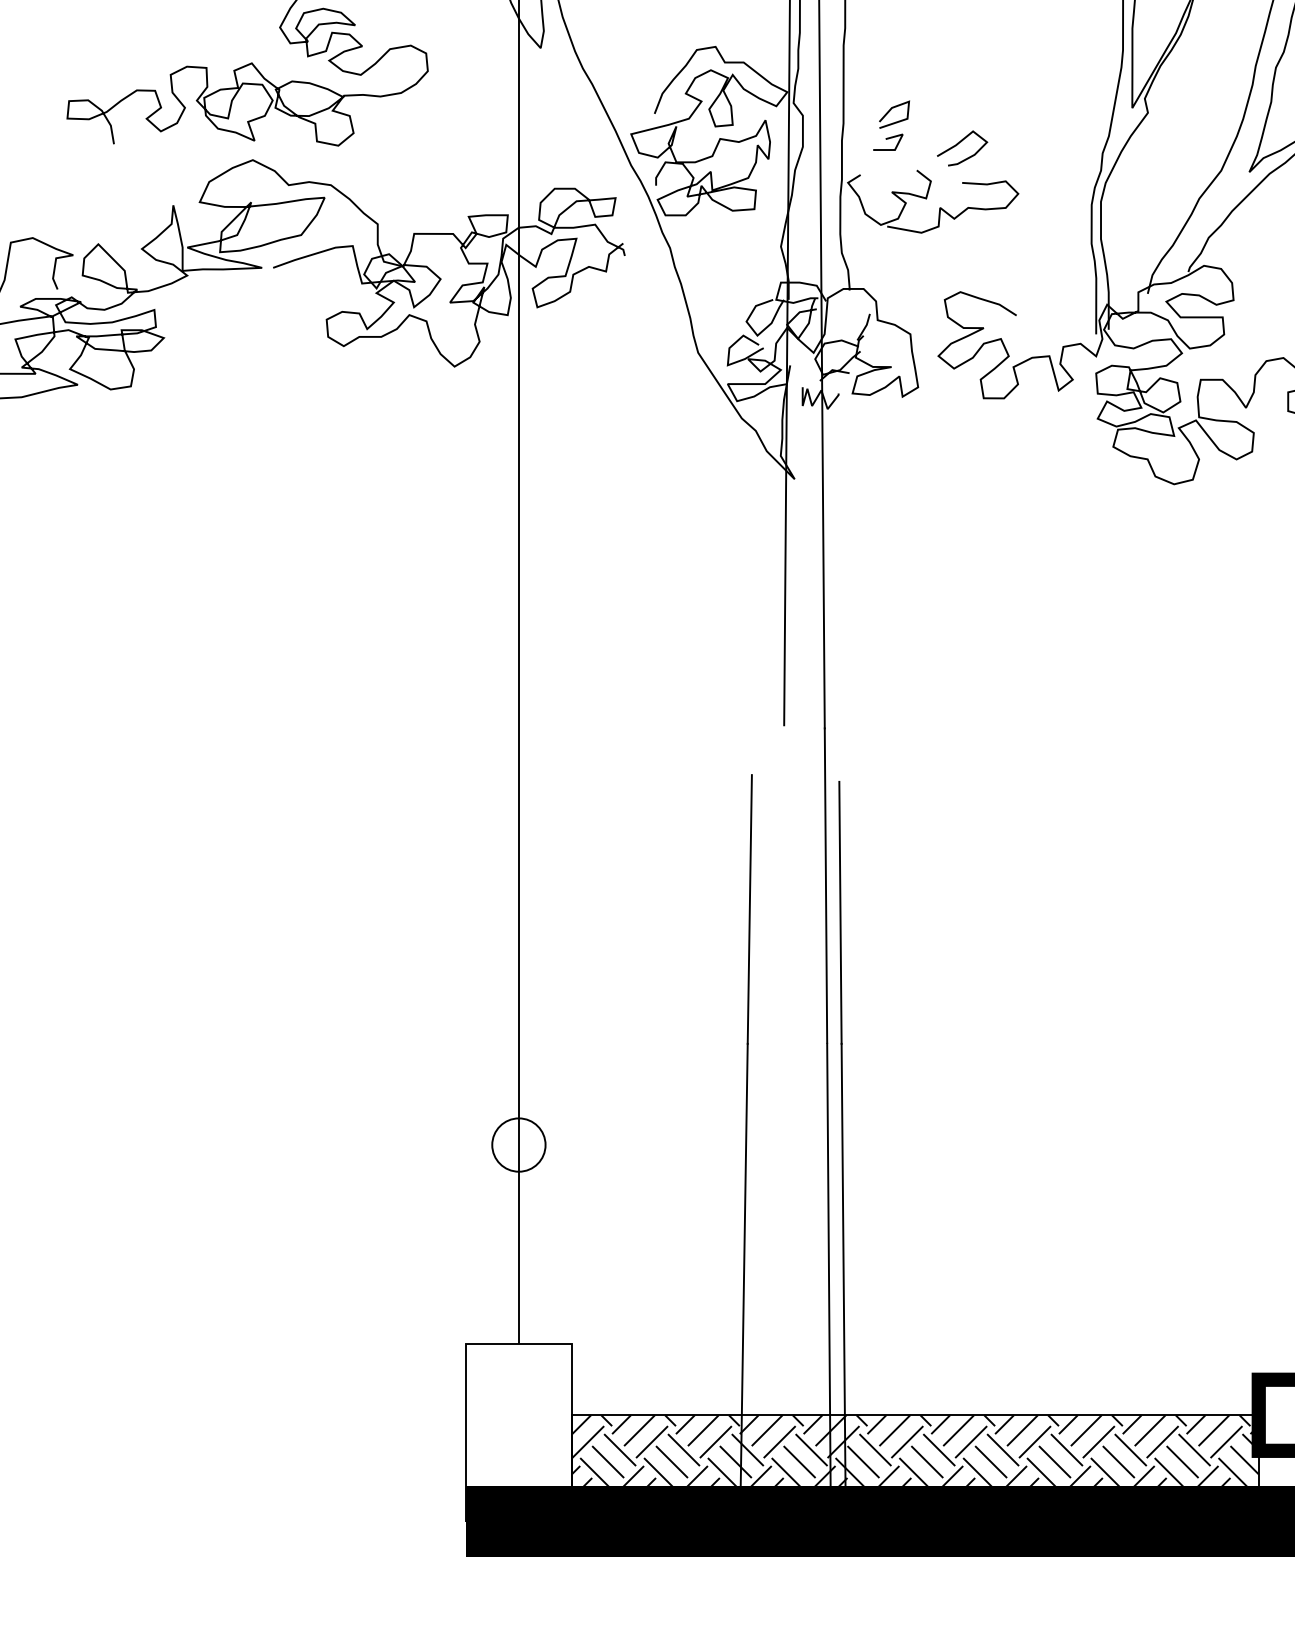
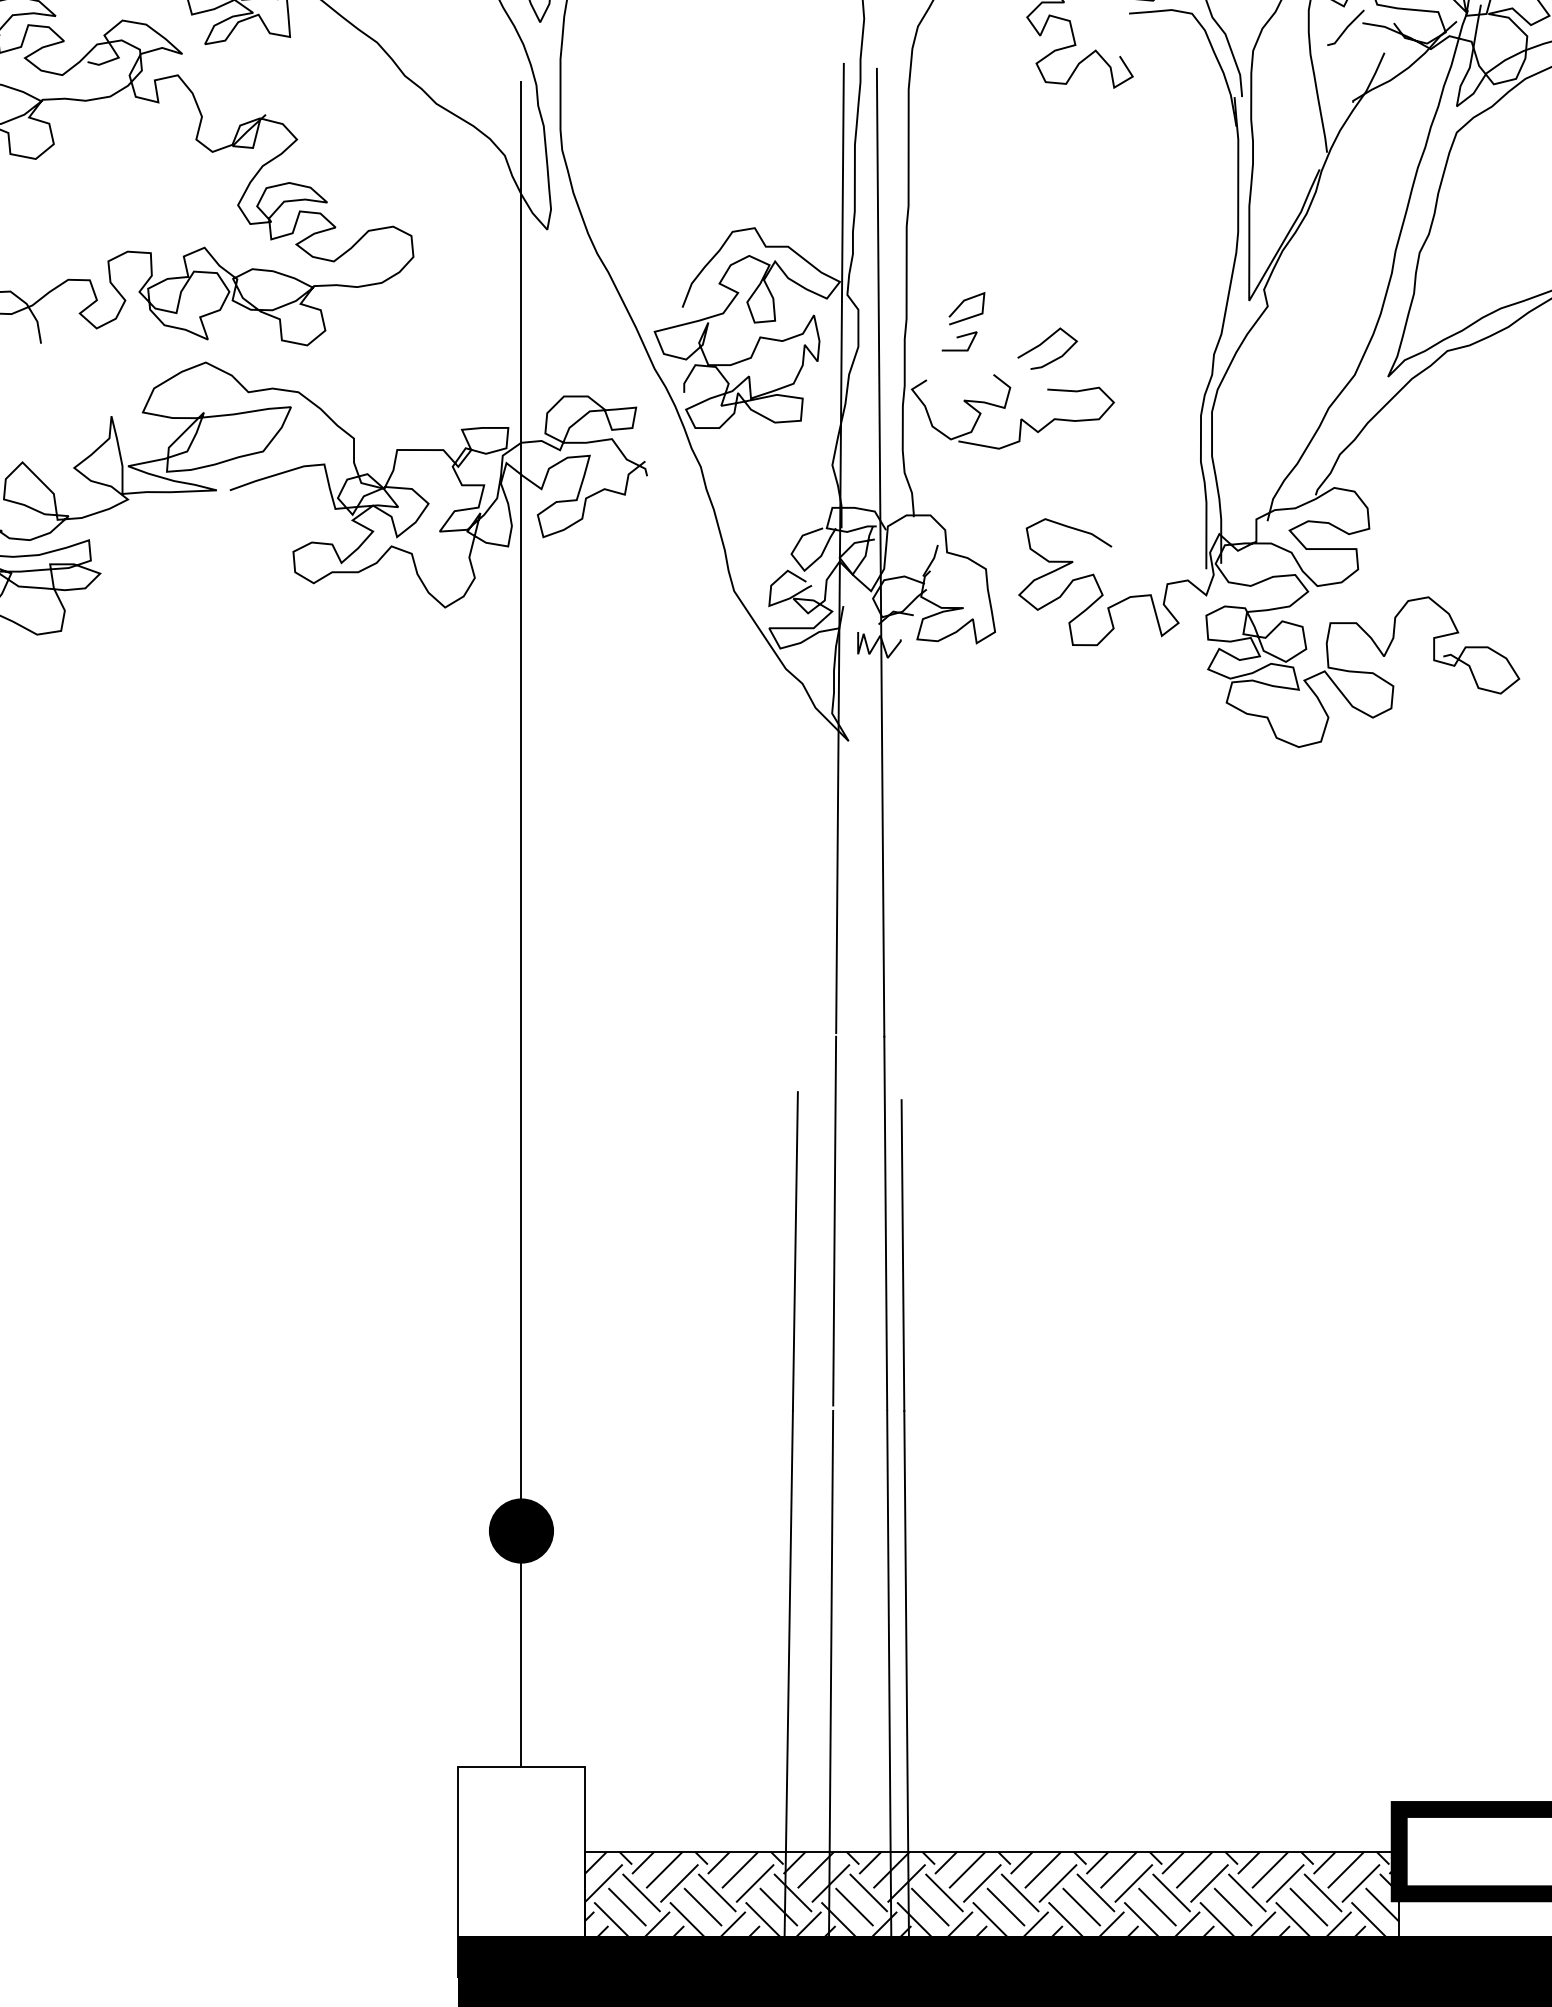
line: (782, 883) -> (834, 1220), added
fill: (518, 1144) -> (521, 1530), added
line: (779, 1274) -> (830, 1684), added

